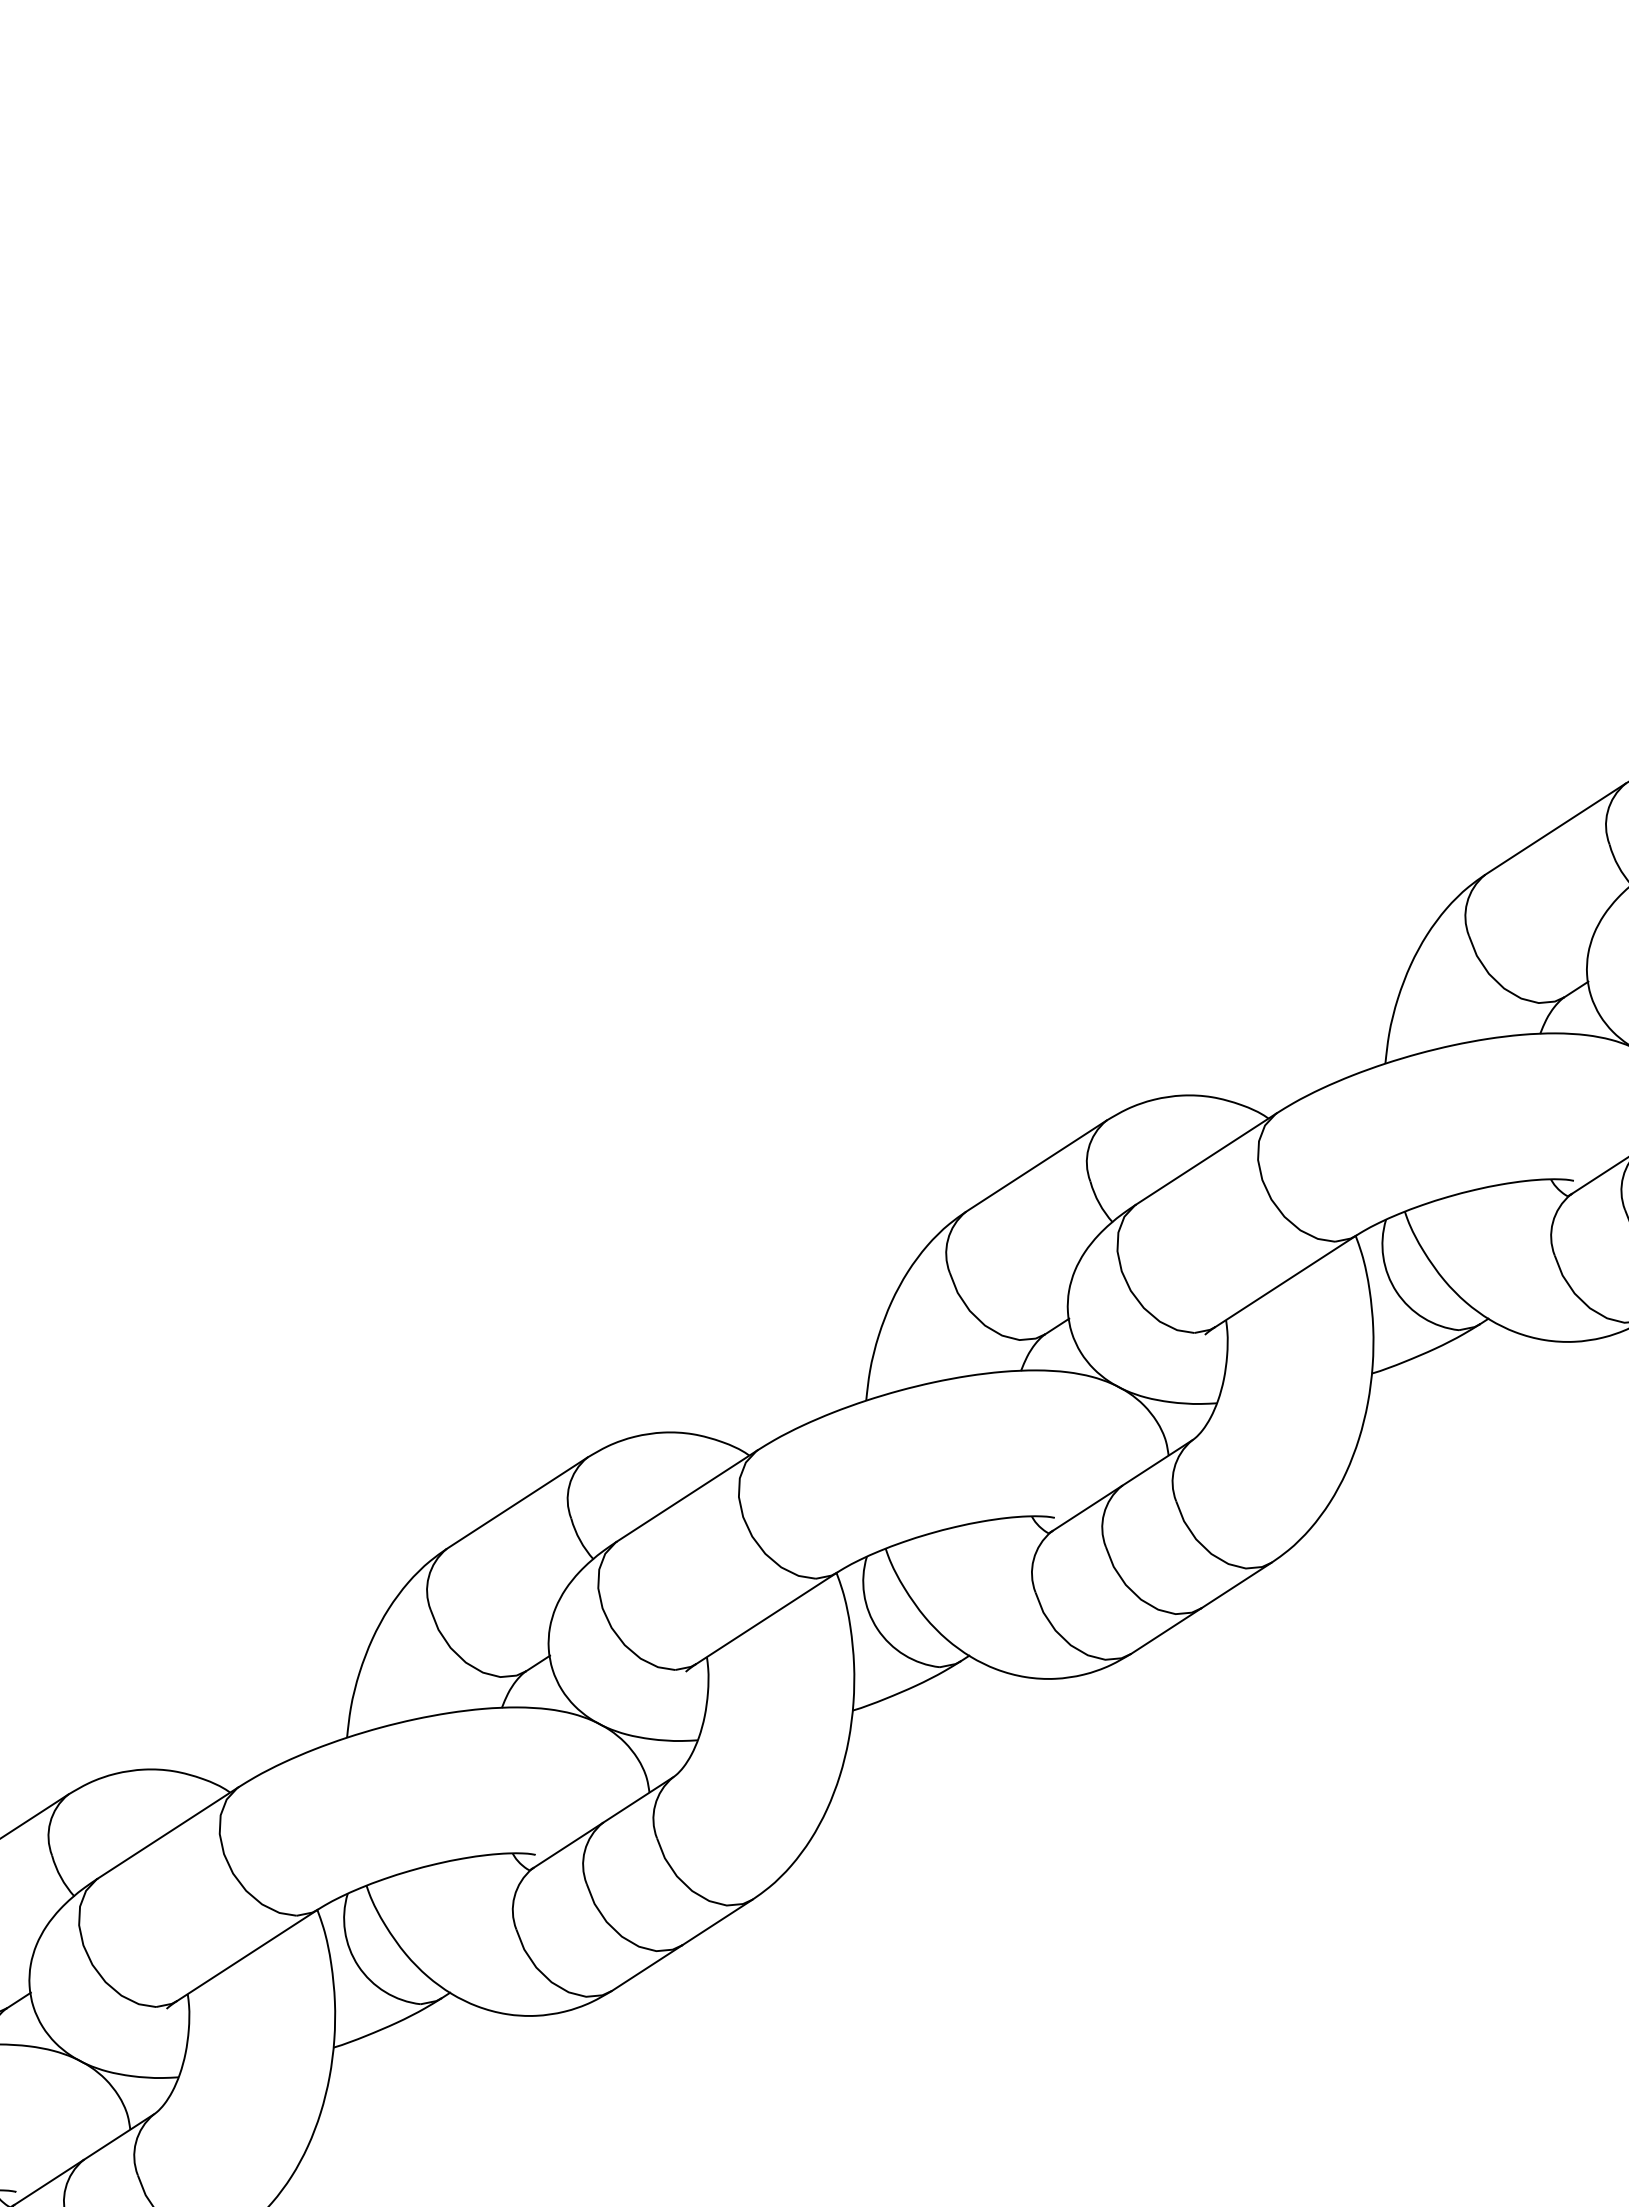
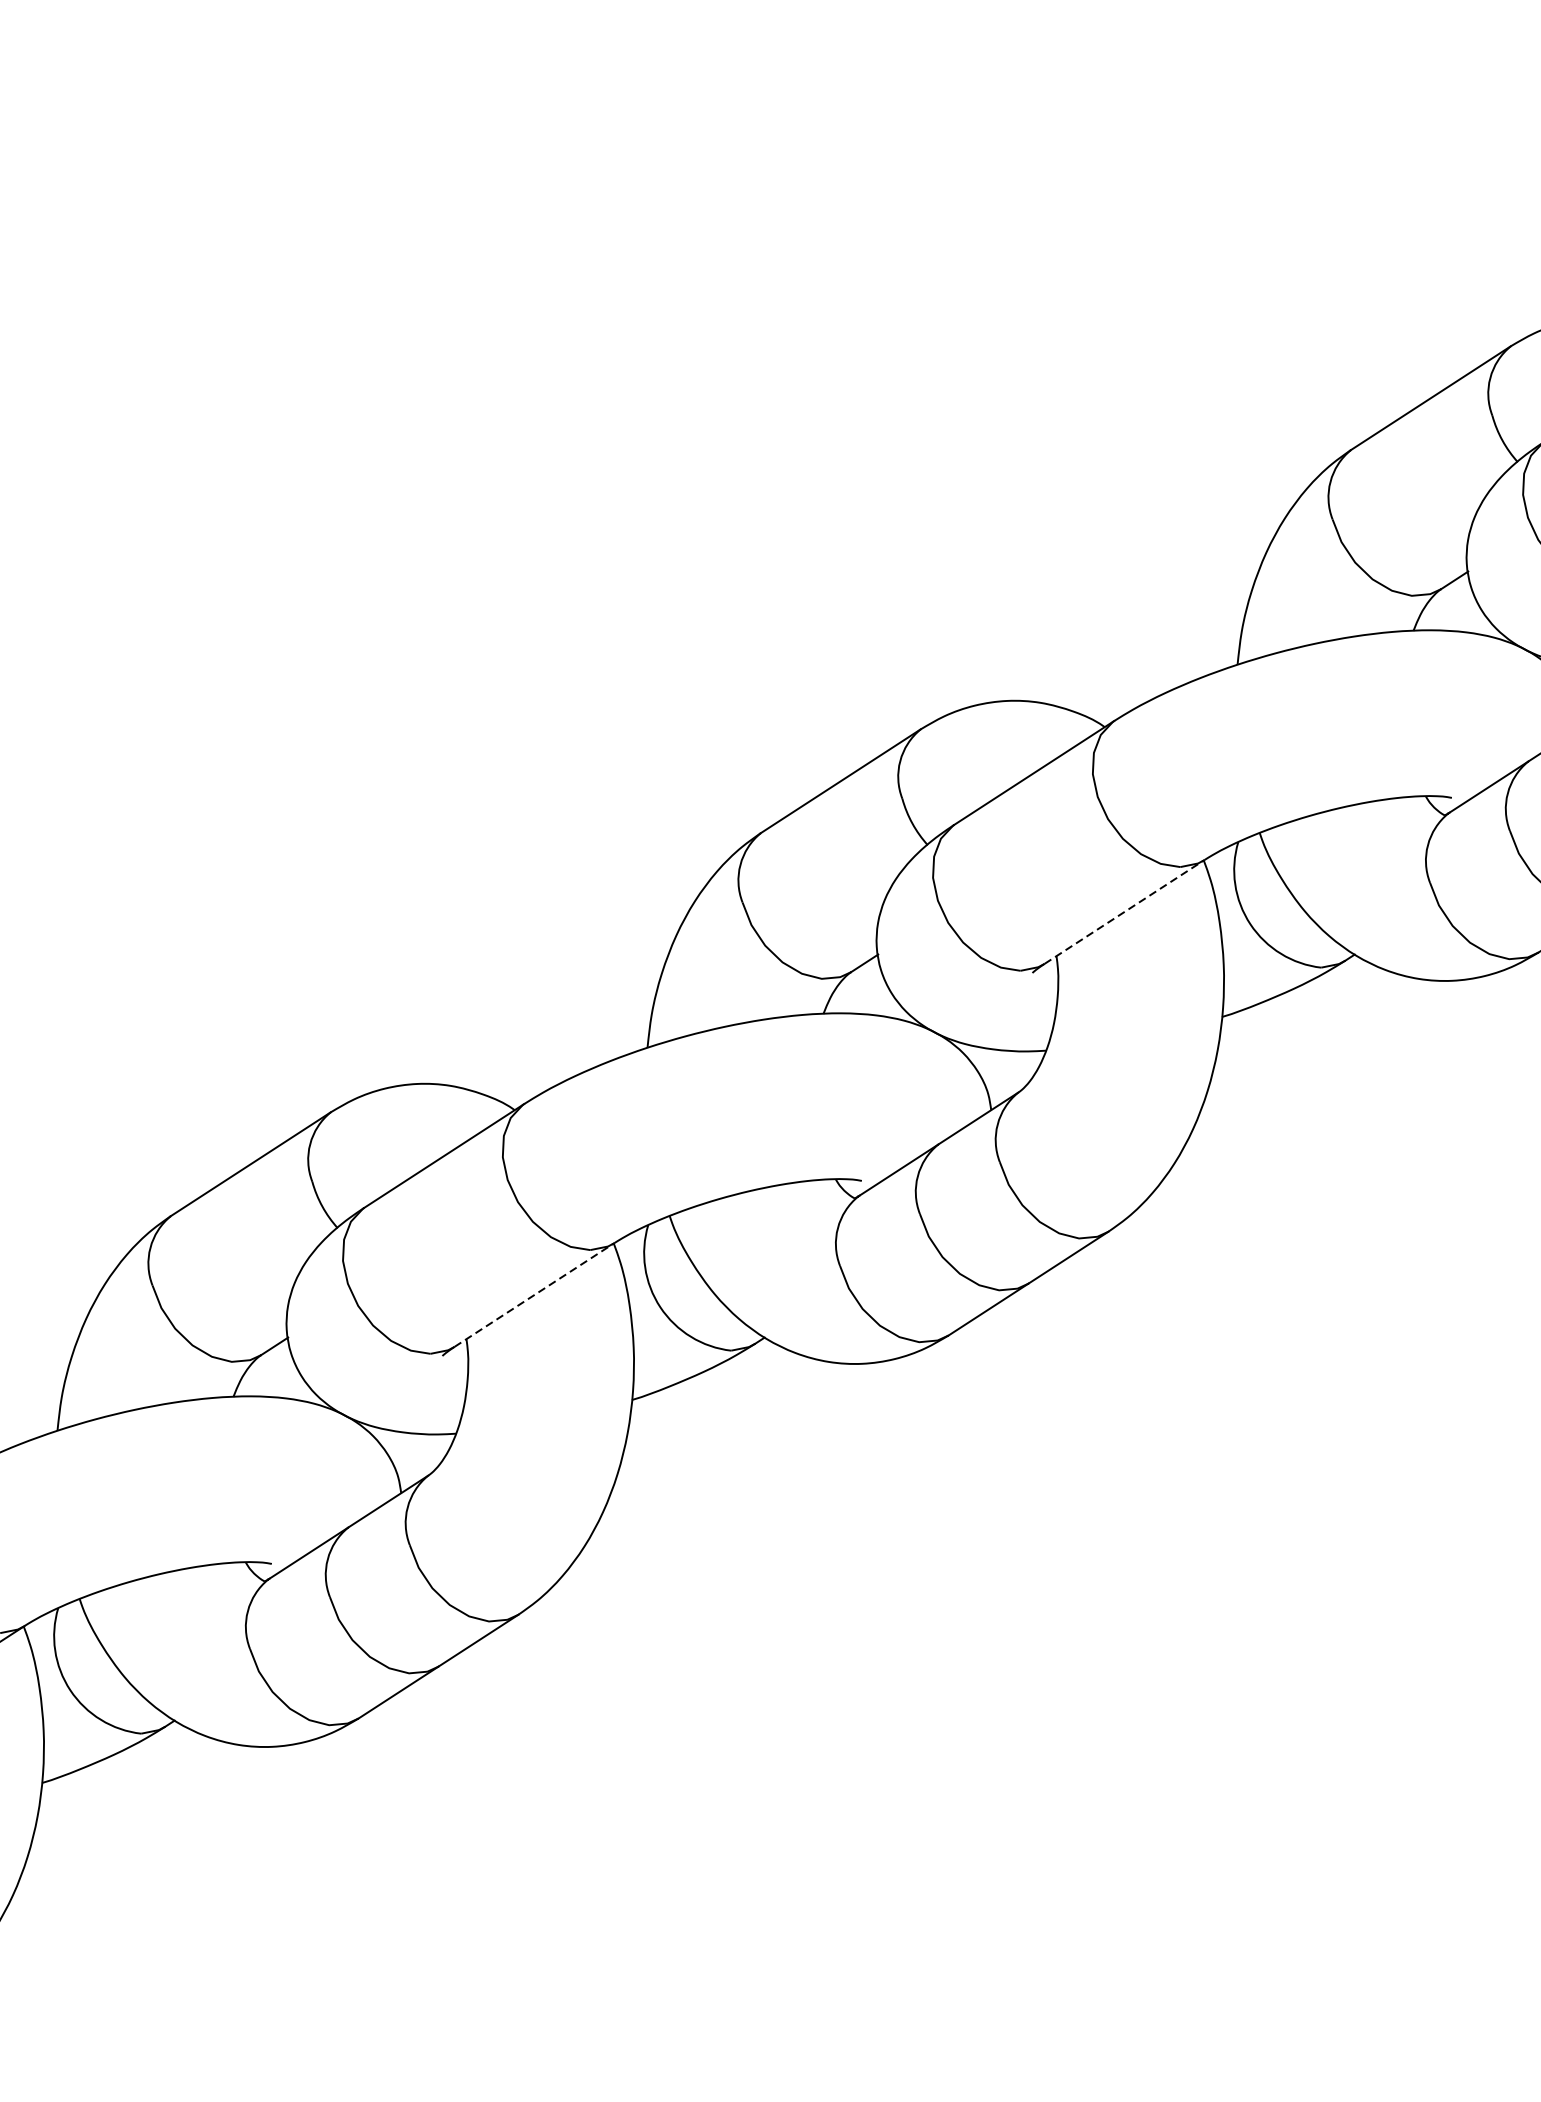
line: (1285, 1281) -> (1124, 912), solid -> dashed
line: (766, 1618) -> (534, 1295), solid -> dashed

